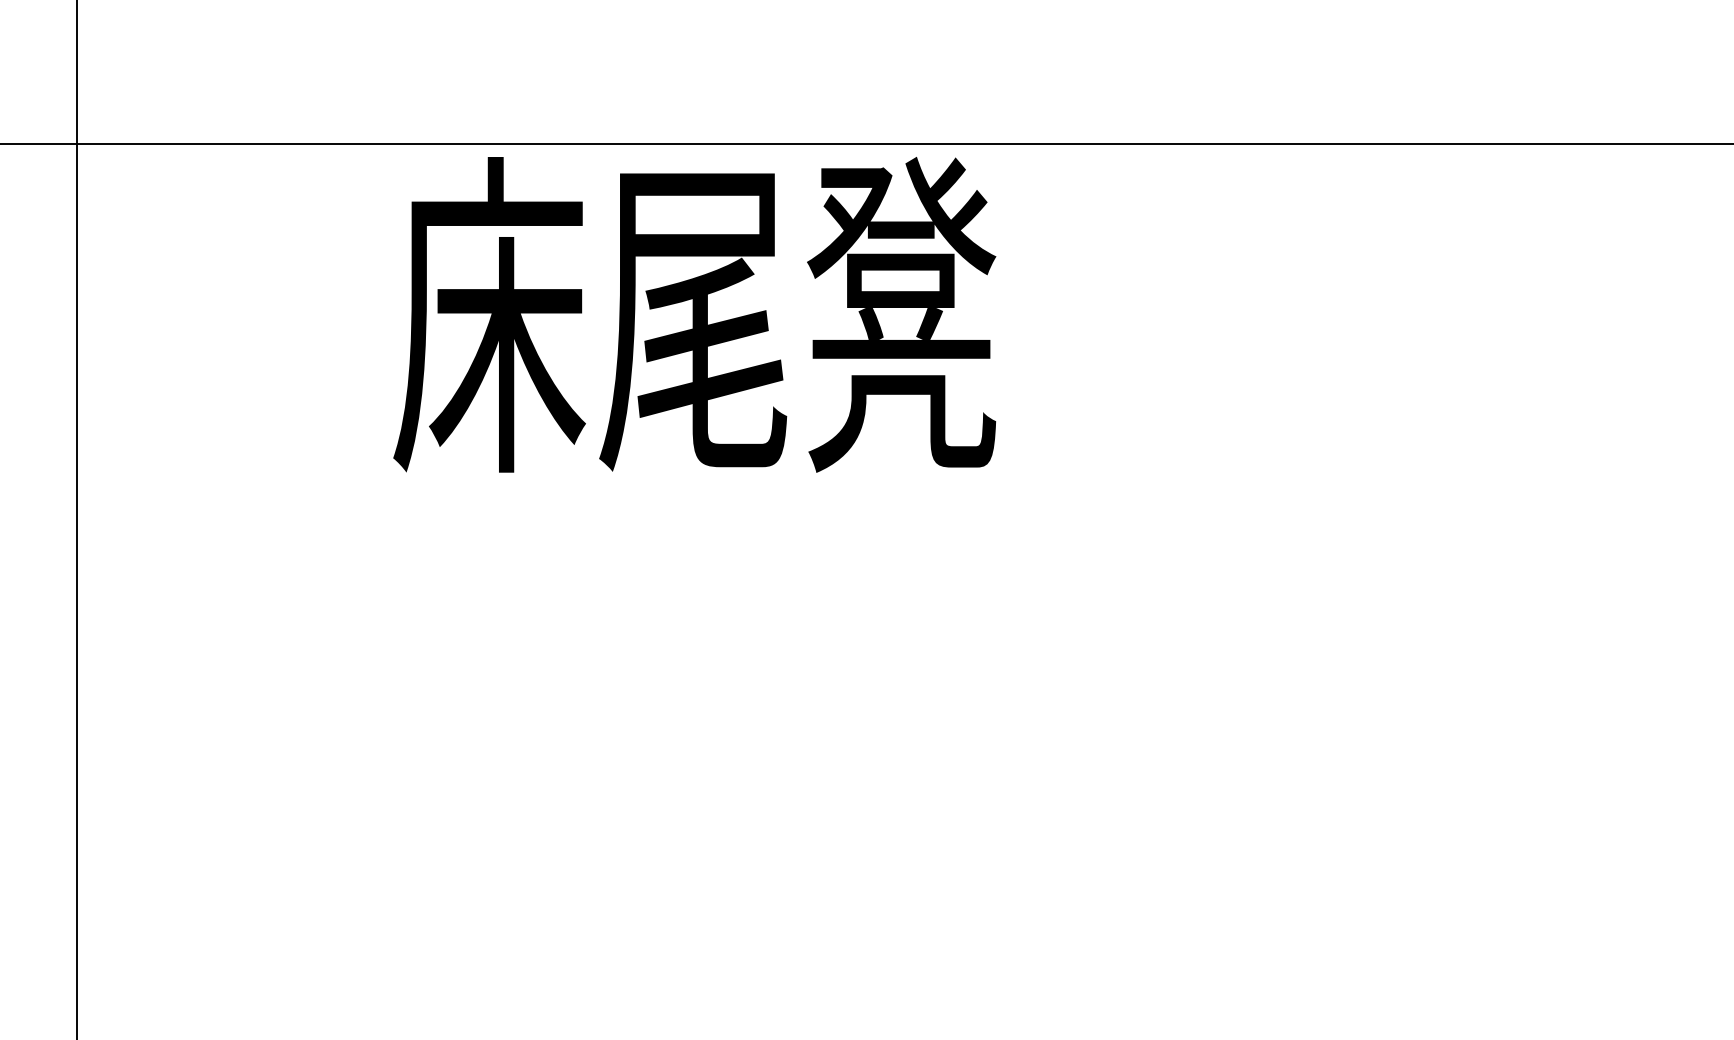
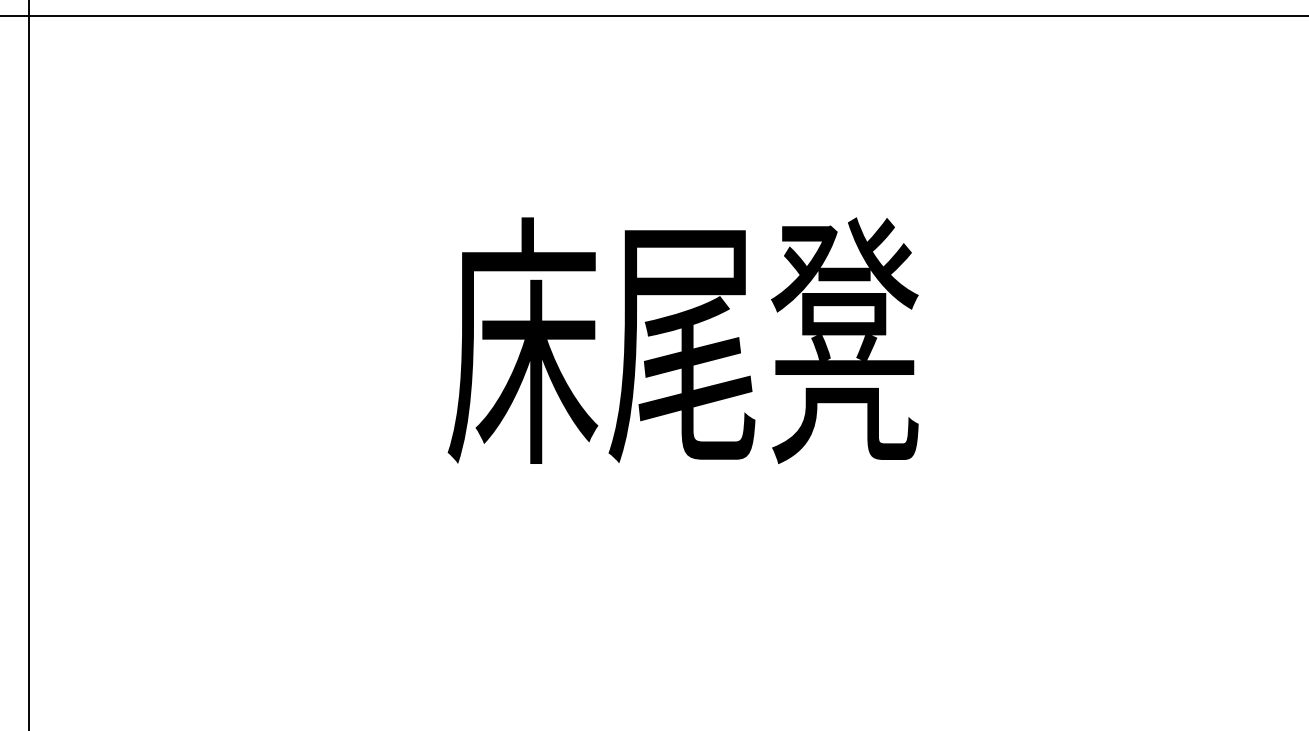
text: (694, 314) -> (683, 340), moved

